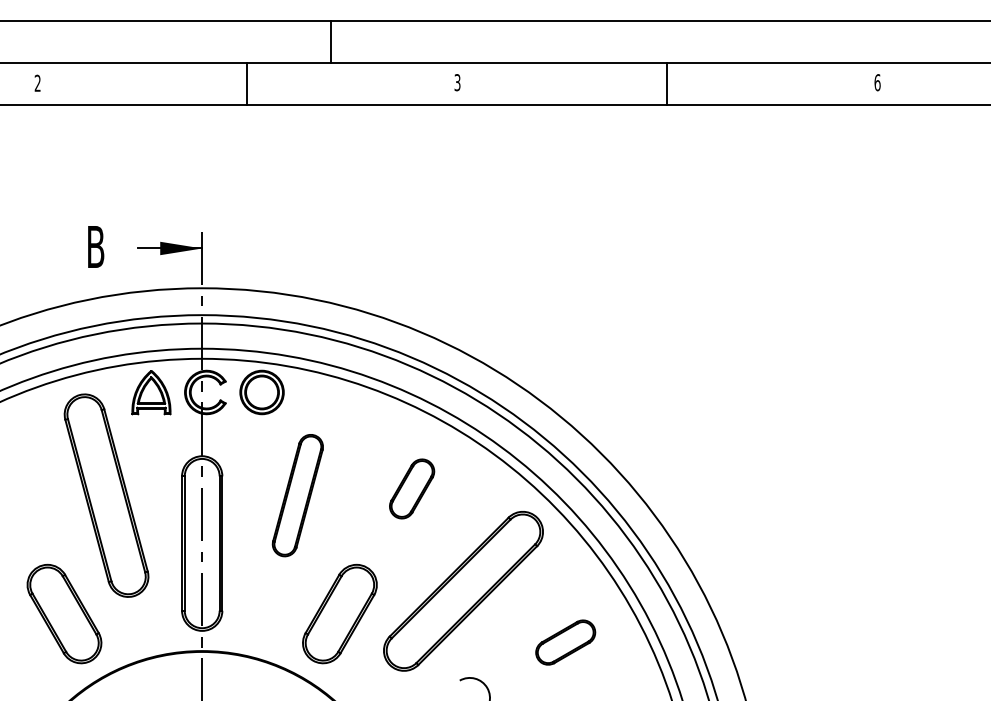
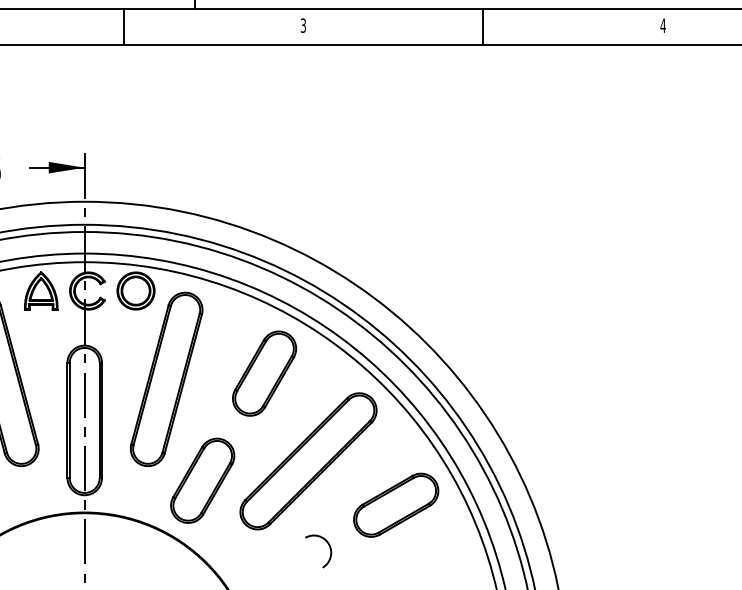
text: (877, 82) -> (663, 25), 6 -> 4
part: (411, 488) -> (263, 373), size x1.67
part: (297, 495) -> (166, 379), size x1.67
part: (565, 642) -> (395, 505), size x1.67

